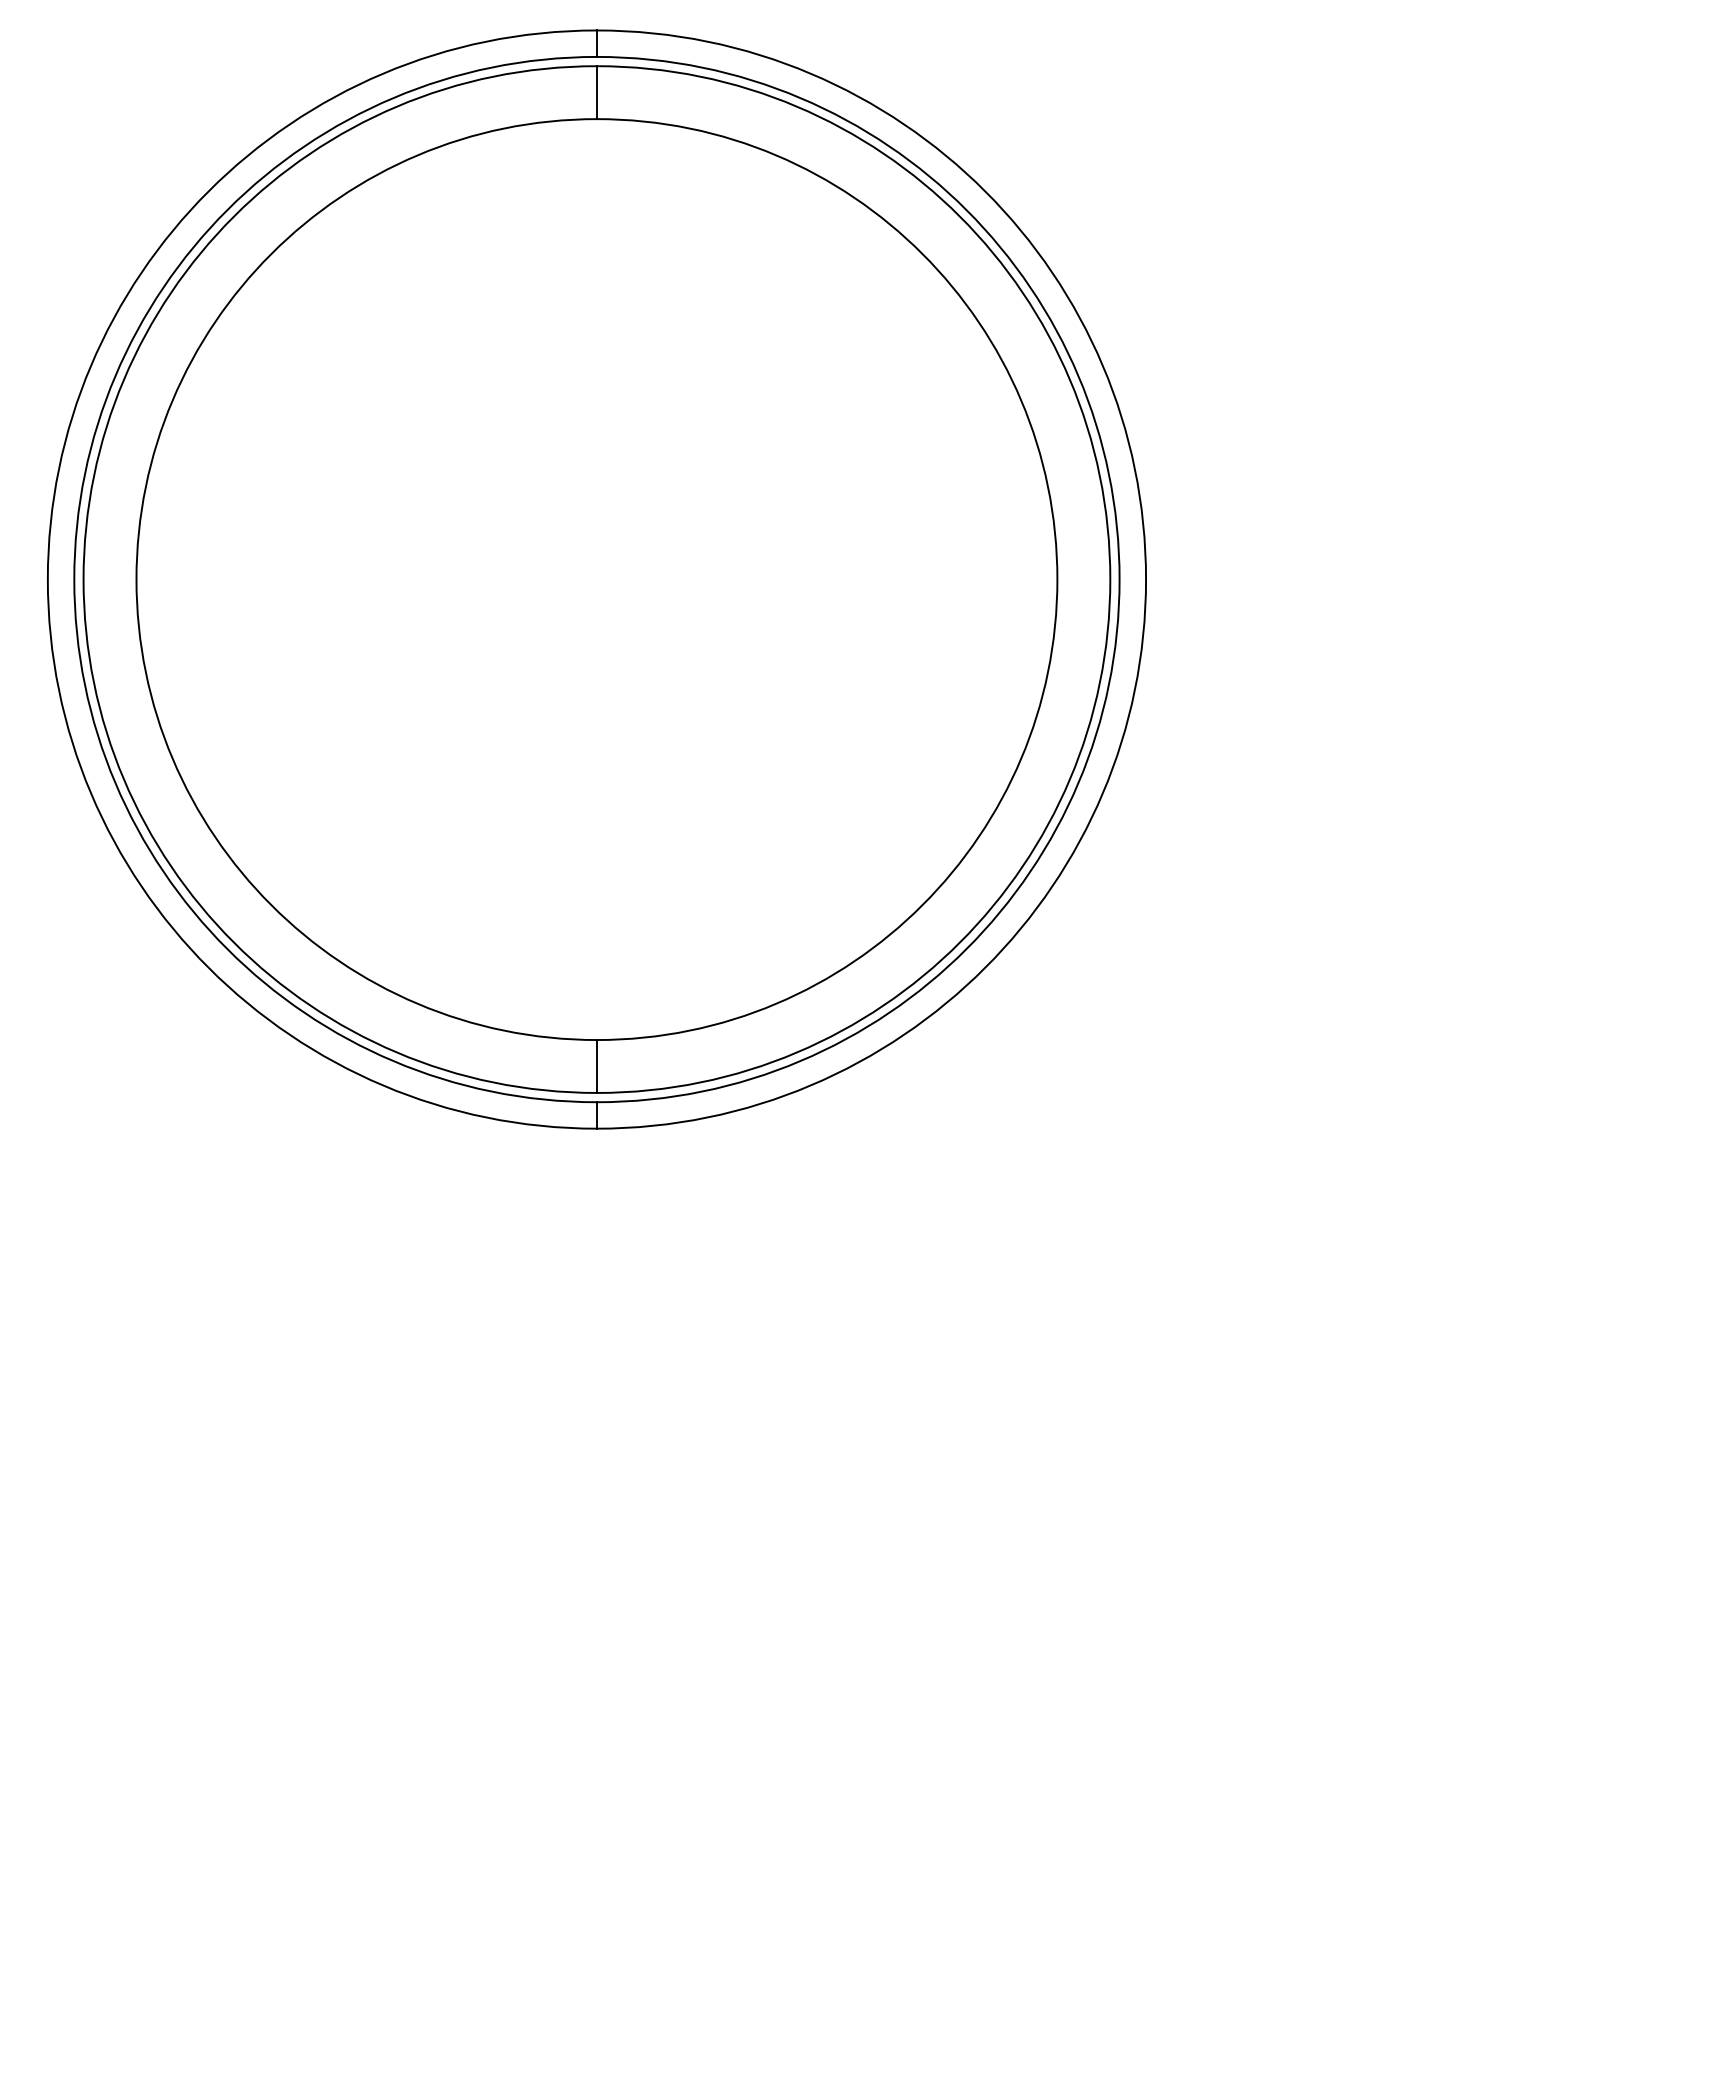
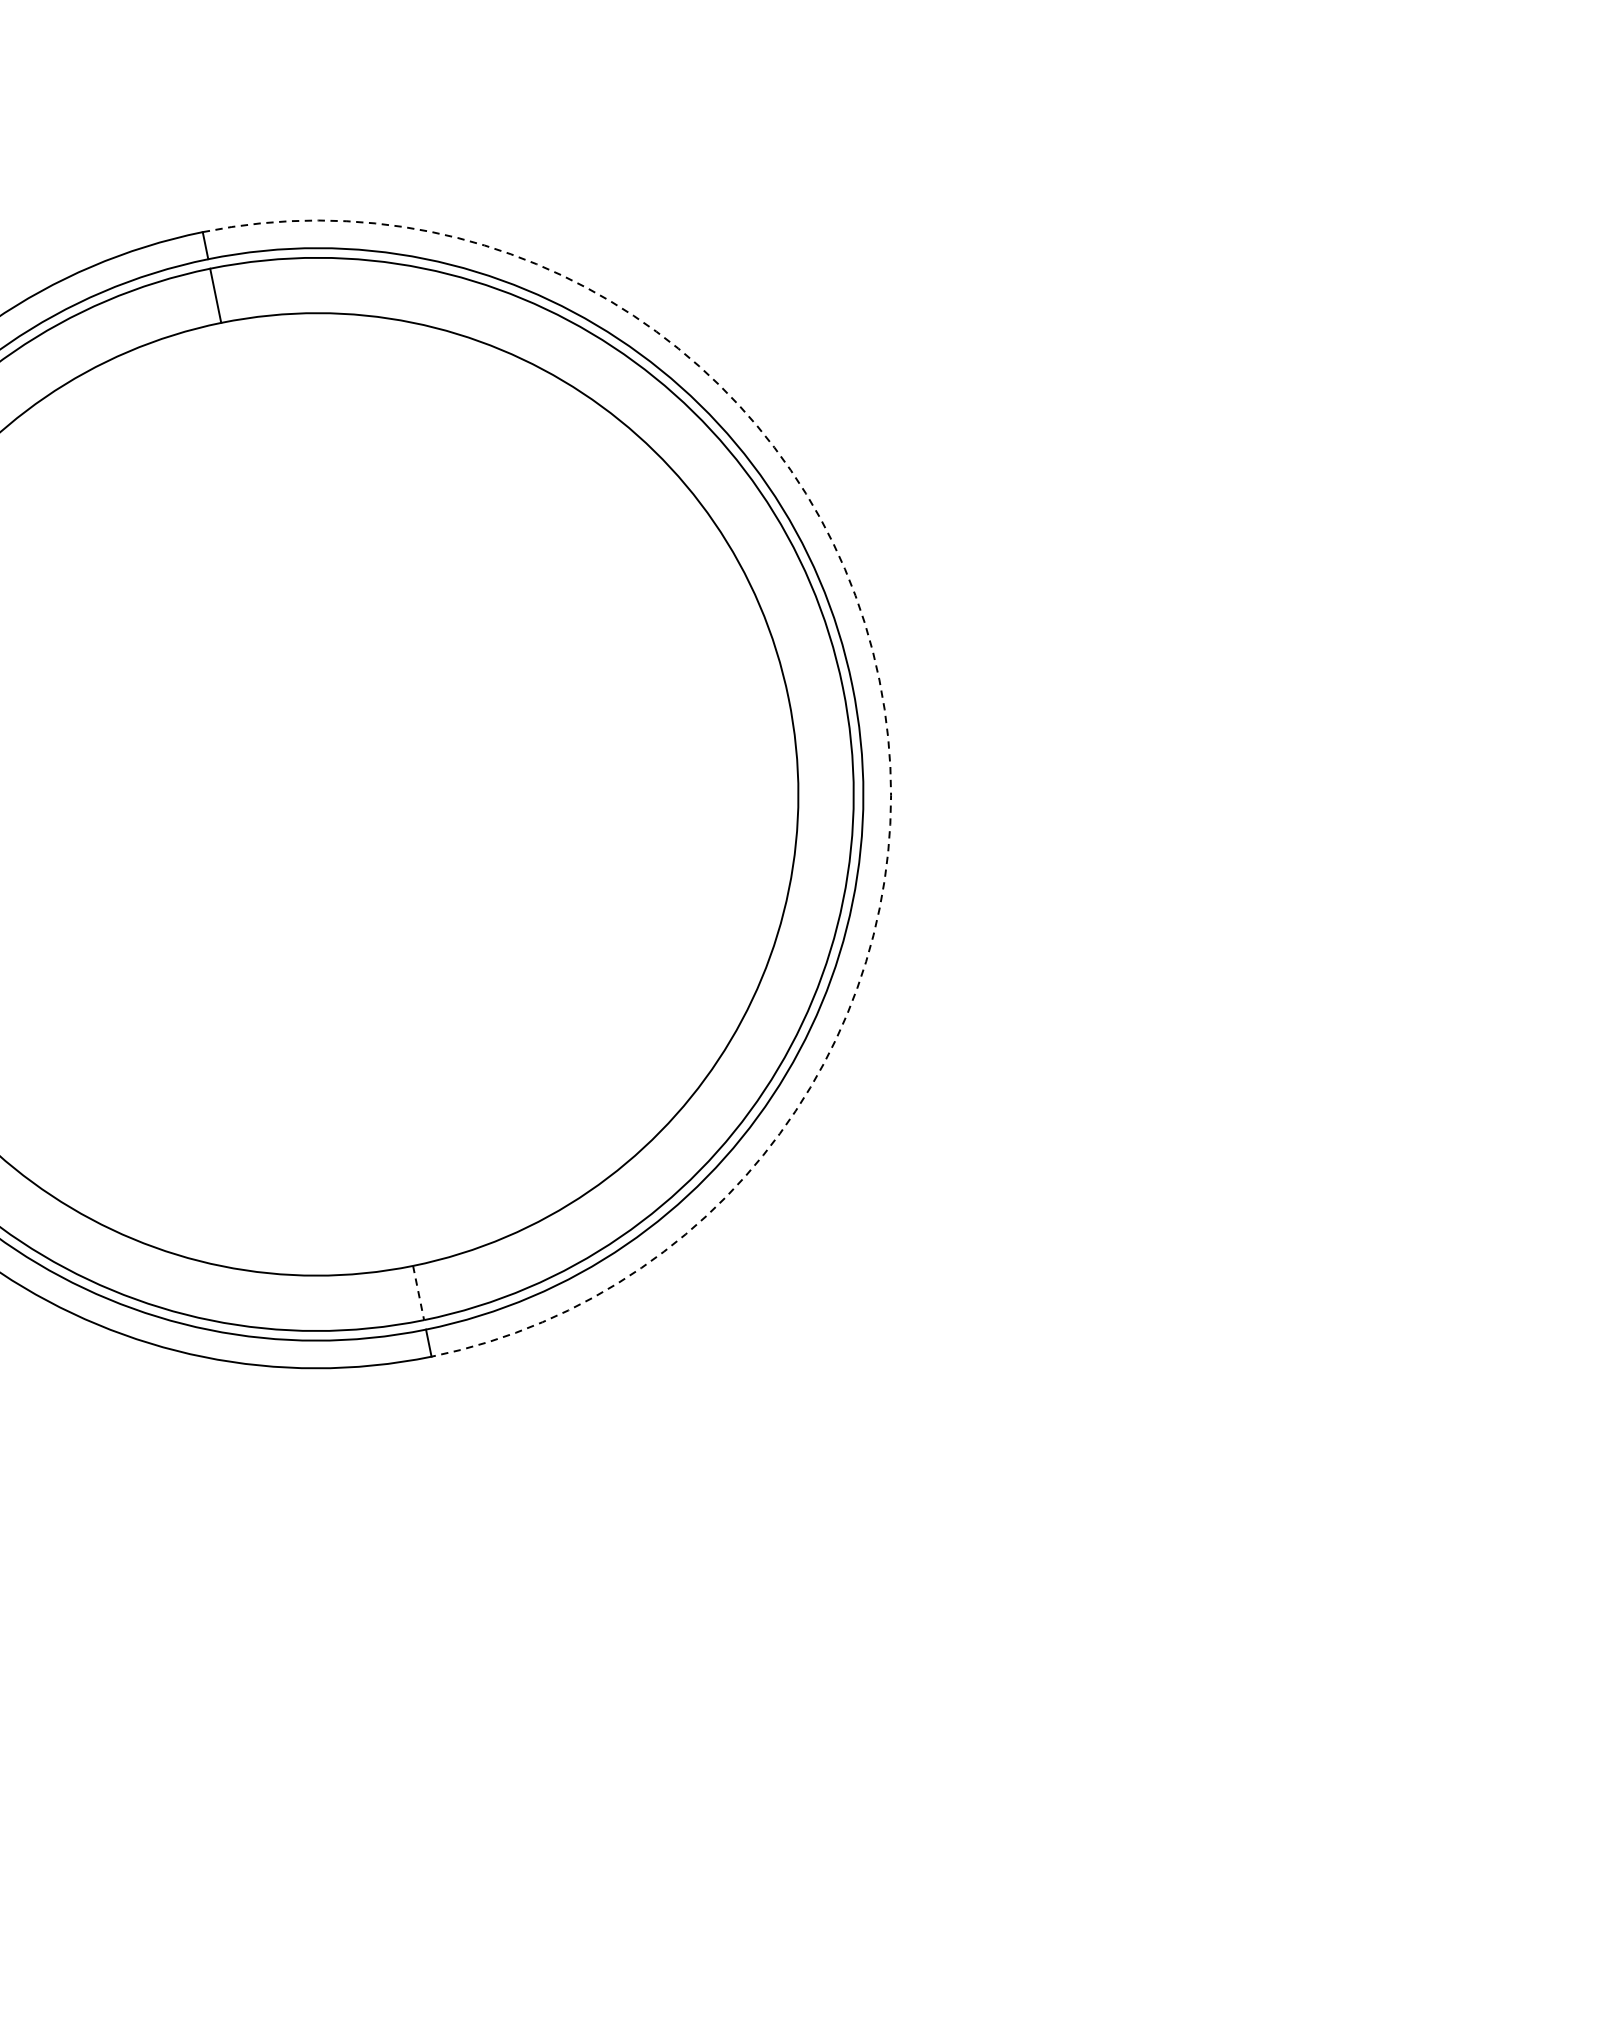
arc: (1146, 579) -> (879, 679), solid -> dashed
line: (596, 1066) -> (418, 1293), solid -> dashed

